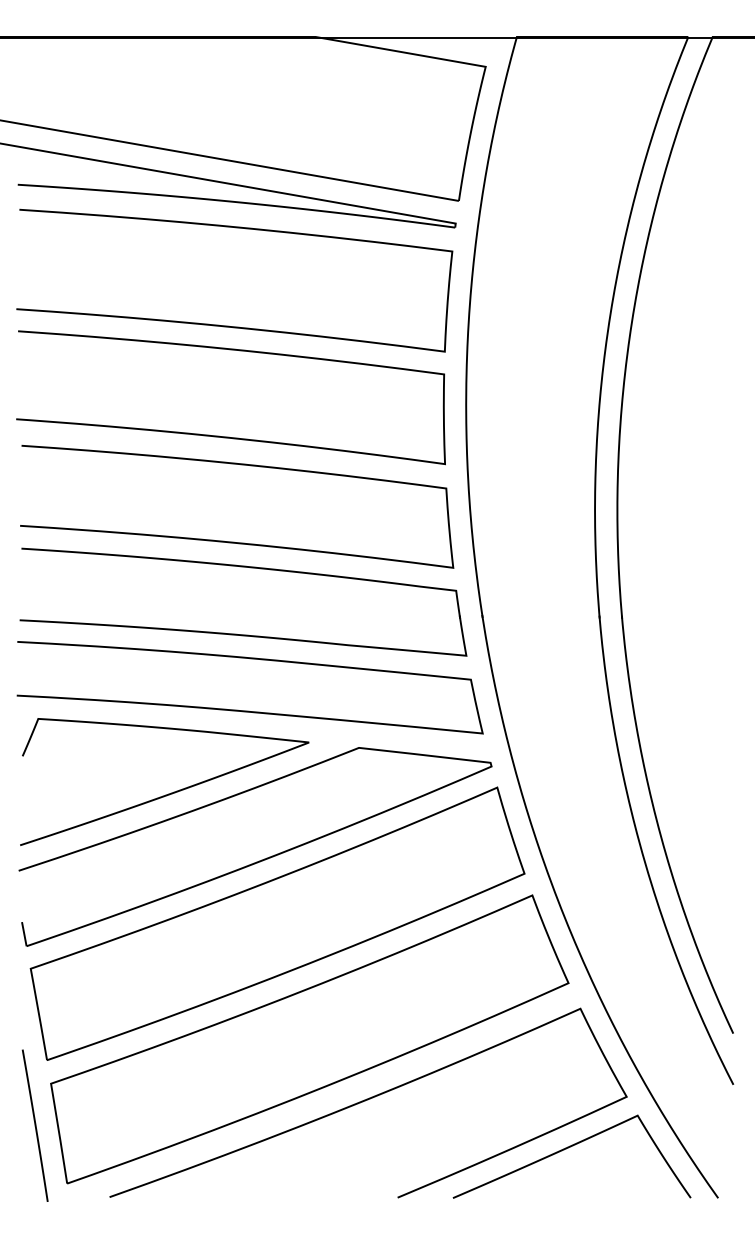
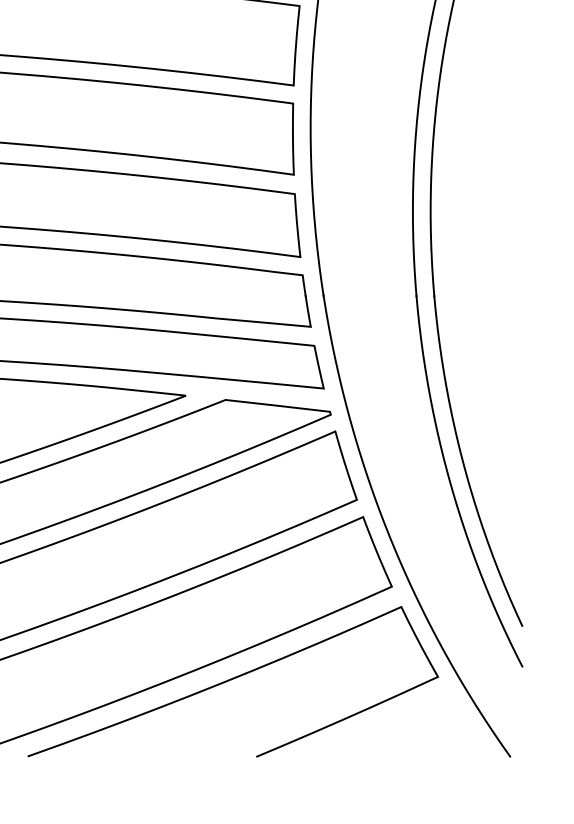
curve: (568, 1148) -> (391, 717), removed

